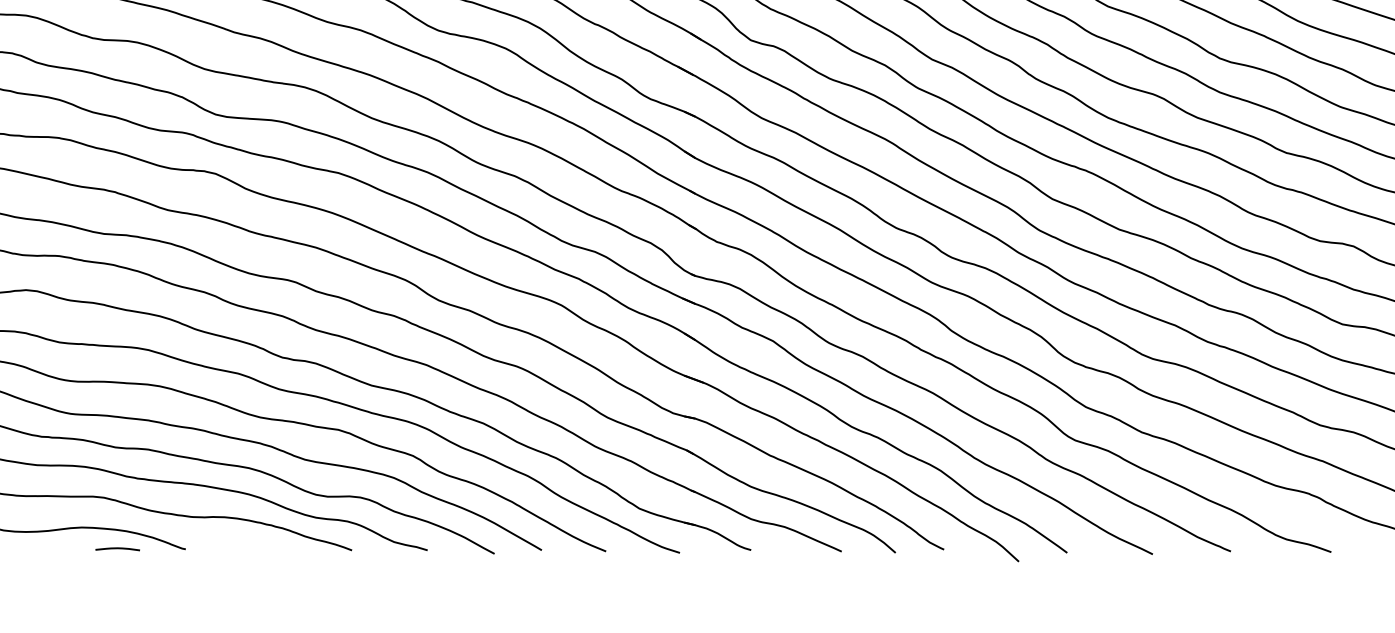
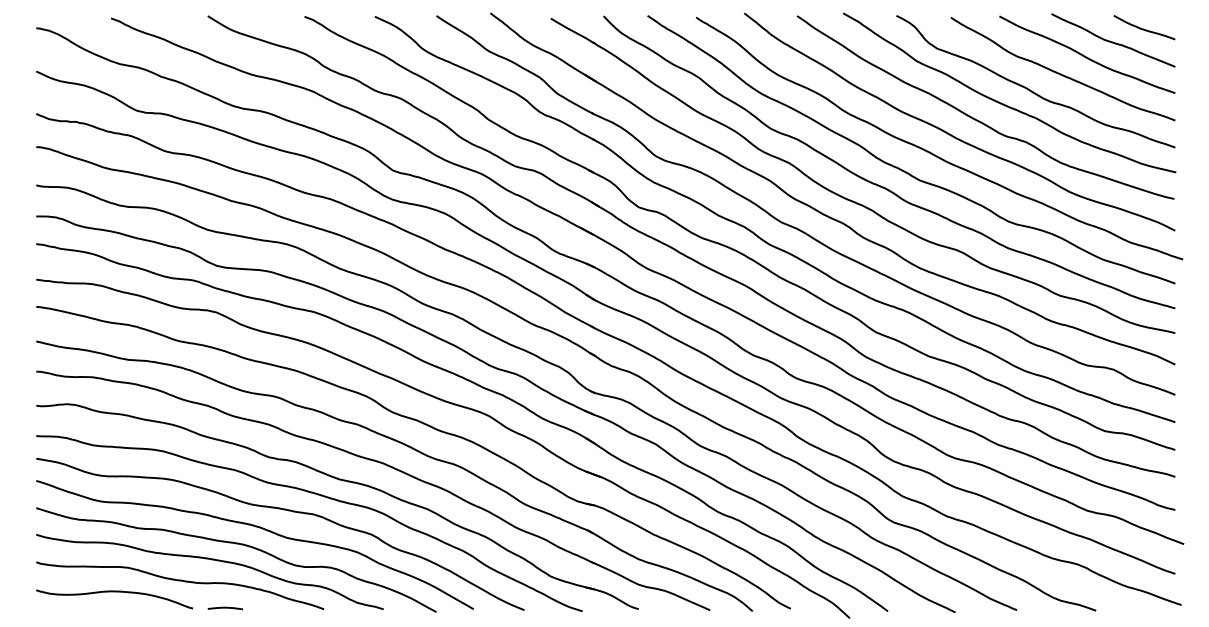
curve: (116, 549) -> (224, 608), moved

